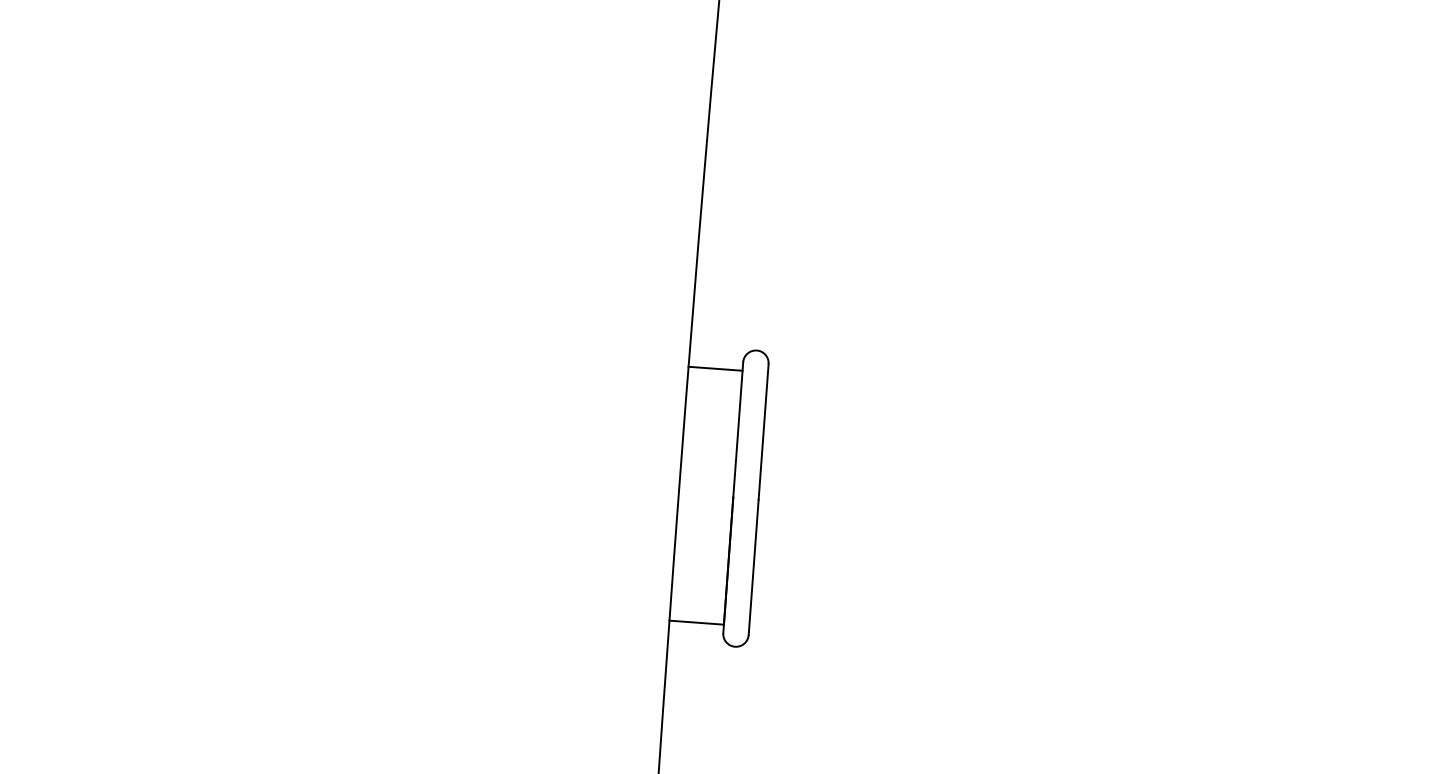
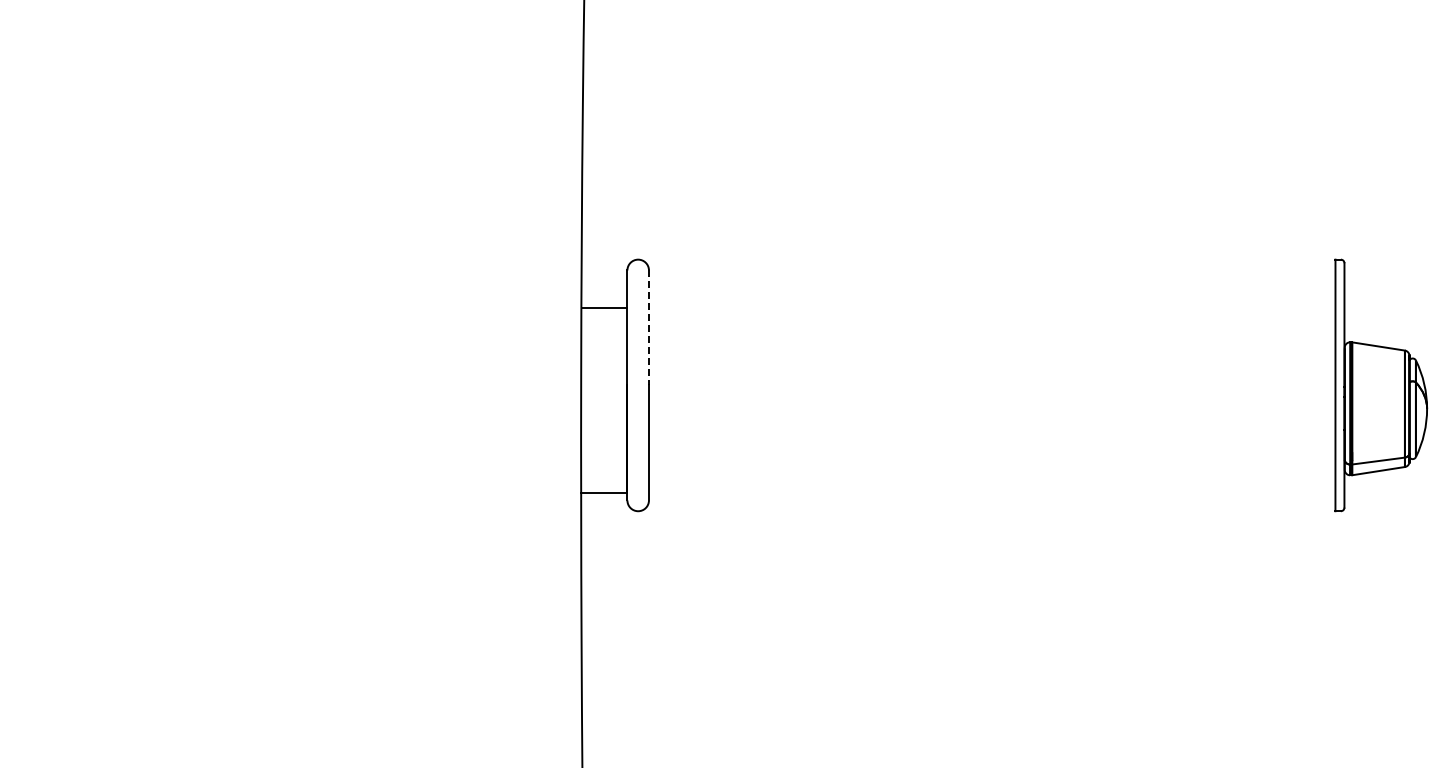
line: (715, 368) -> (604, 307), moved
line: (763, 431) -> (648, 327), solid -> dashed

